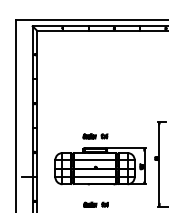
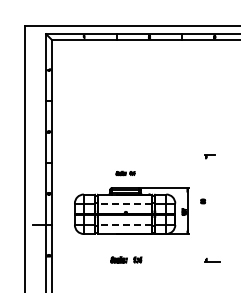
part: (95, 136) -> (125, 173), size x0.6
line: (95, 160) -> (125, 203), solid -> dashed
line: (159, 164) -> (206, 208), removed
line: (95, 176) -> (125, 224), solid -> dashed

